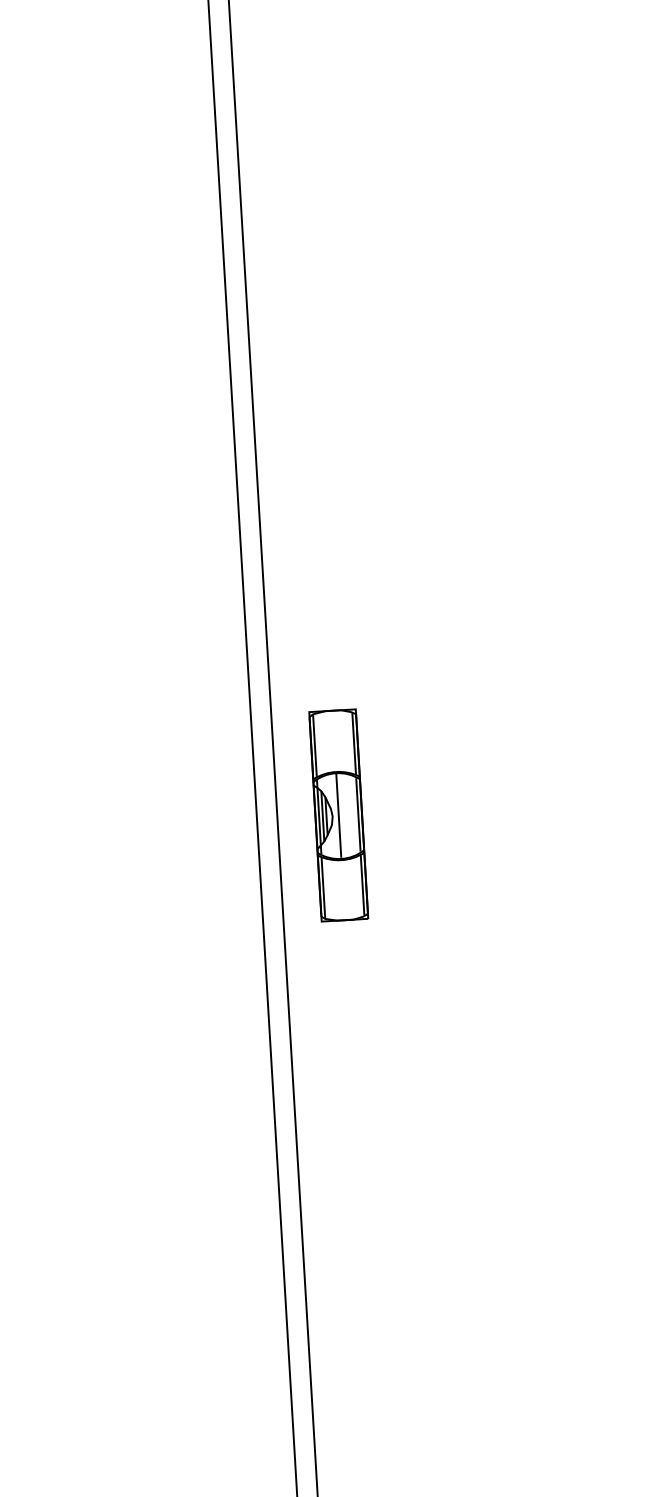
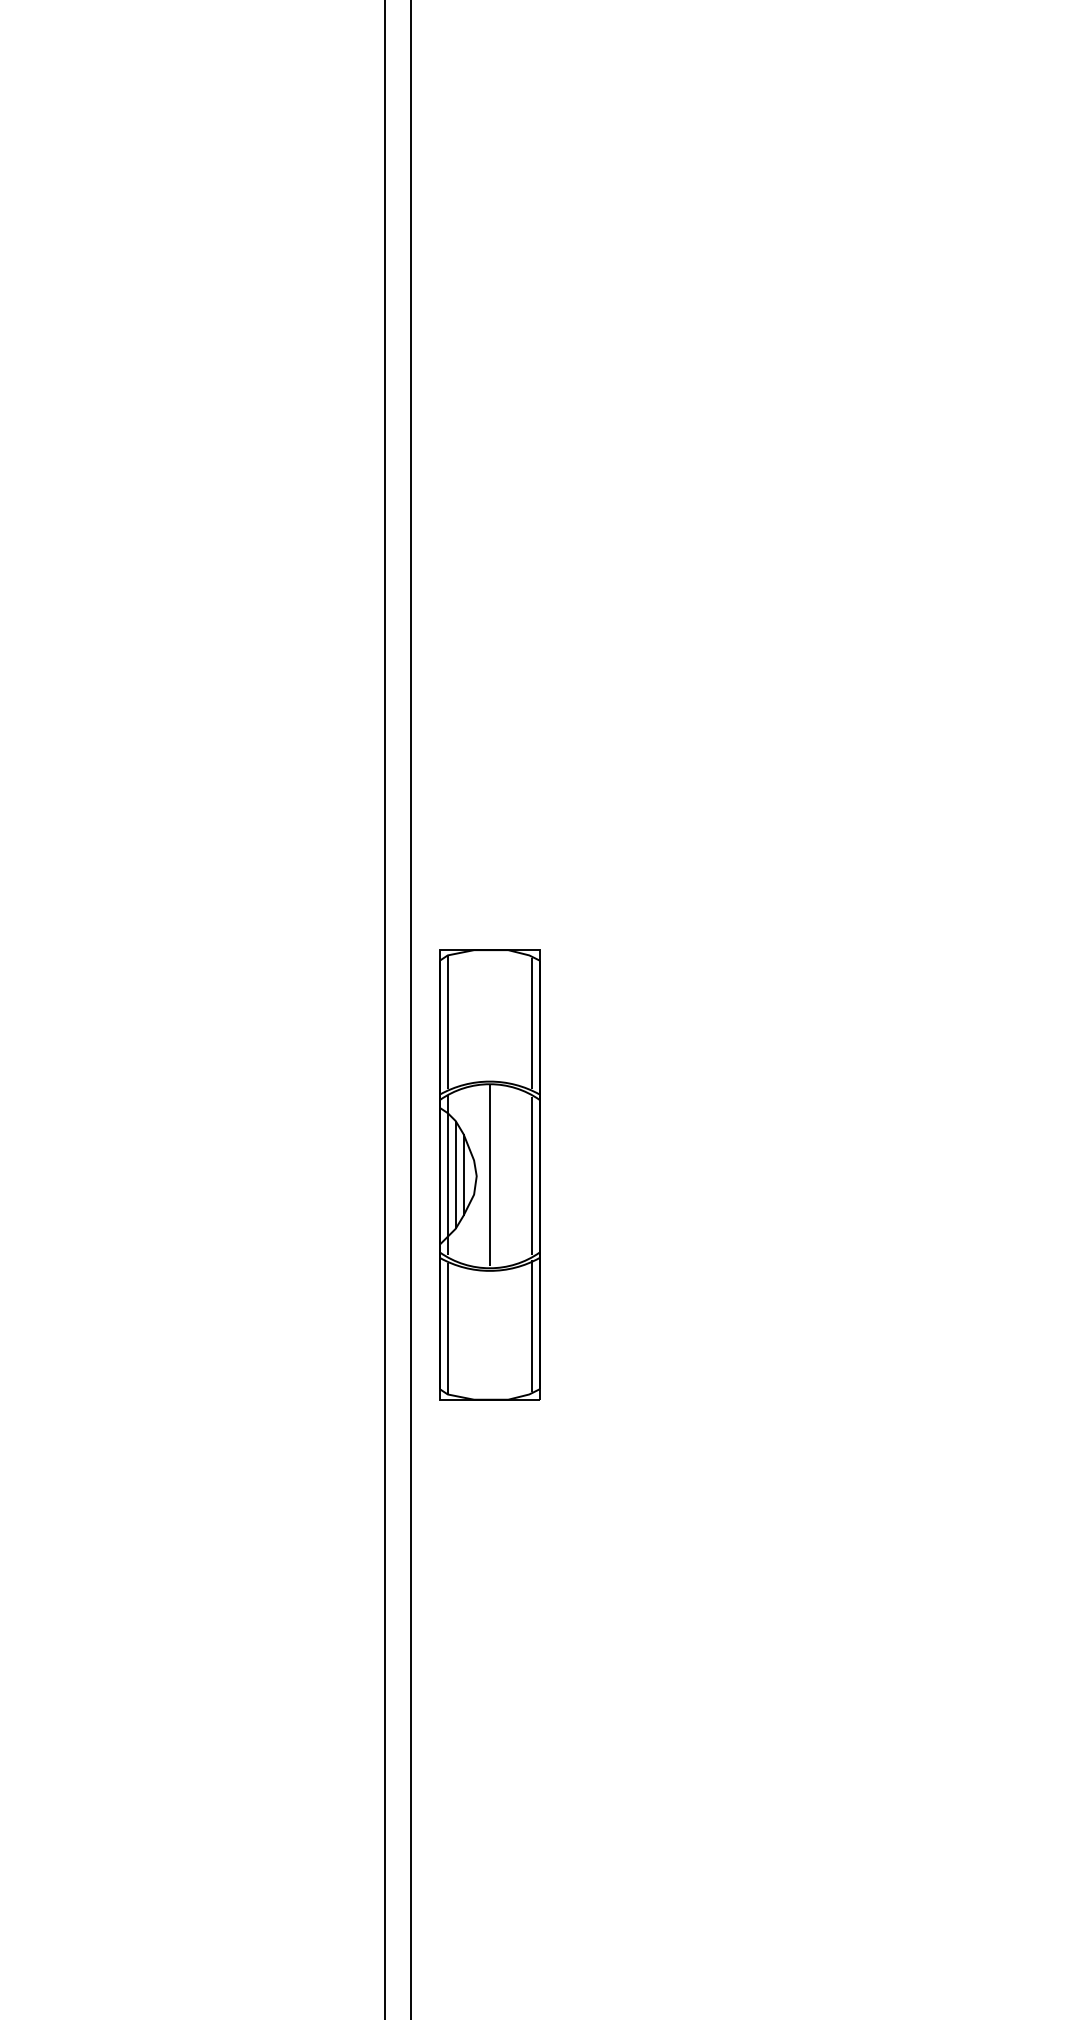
part: (338, 815) -> (489, 1174), size x1.67

